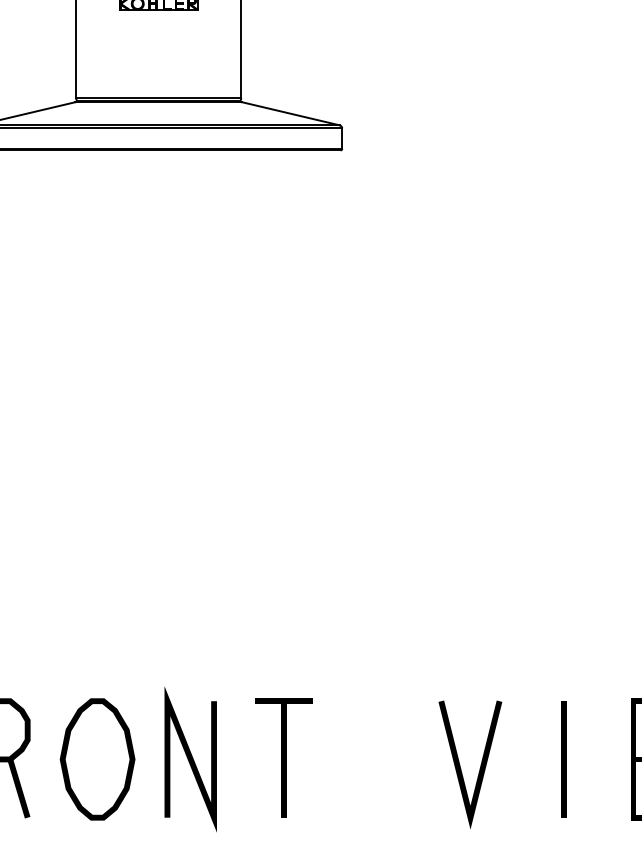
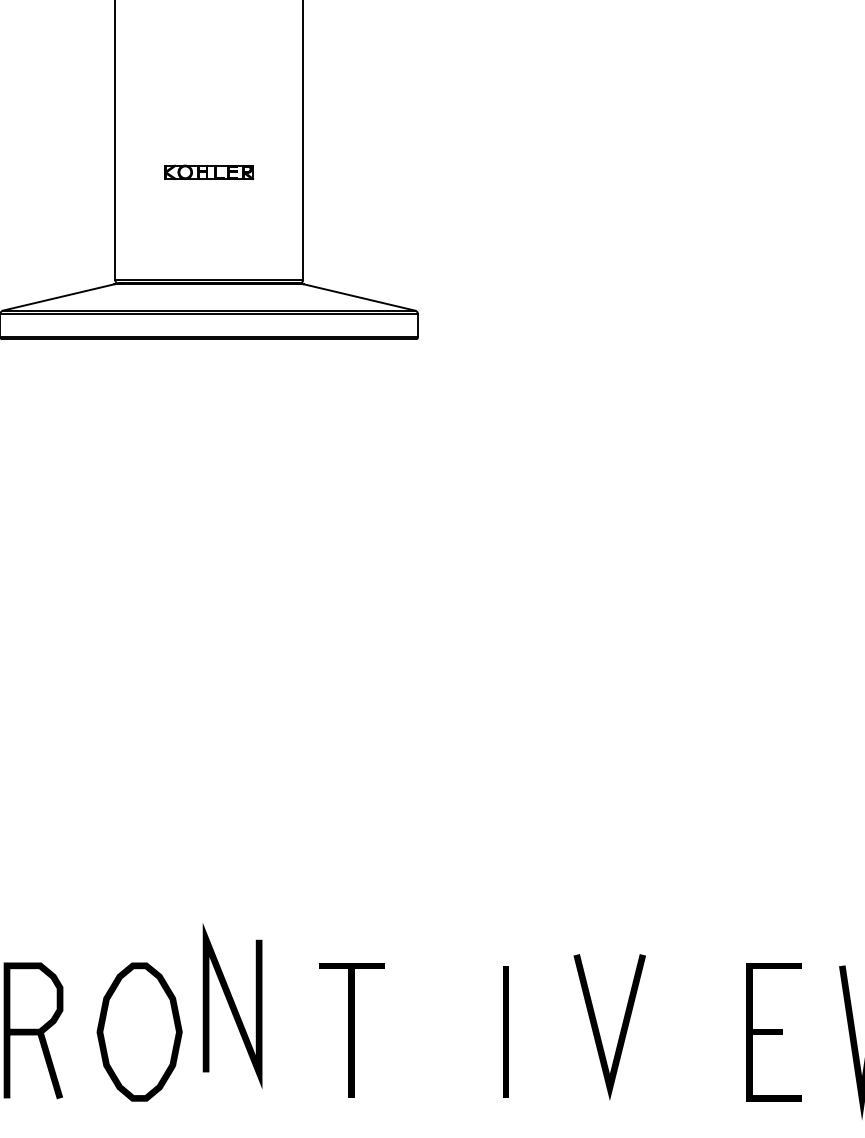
line: (190, 758) -> (232, 1005), moved
line: (563, 758) -> (505, 1031), moved
line: (461, 768) -> (599, 1031), moved

